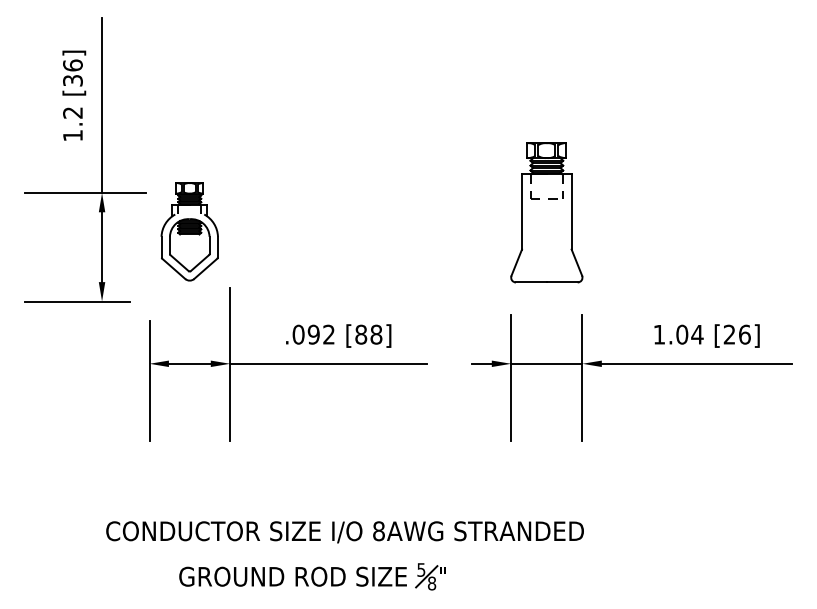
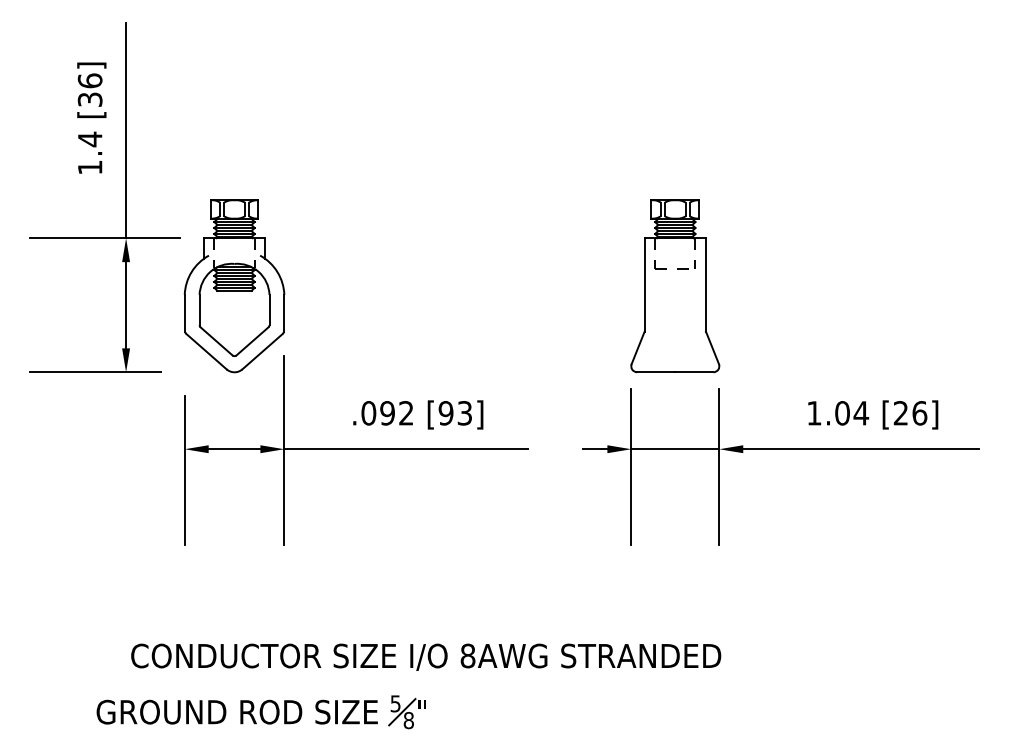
text: (72, 112) -> (89, 138), 1.2 -> 1.4
part: (546, 212) -> (674, 285), moved
part: (189, 231) -> (234, 285), size x1.43
text: (368, 334) -> (455, 413), [88] -> [93]
part: (312, 576) -> (261, 711), moved

